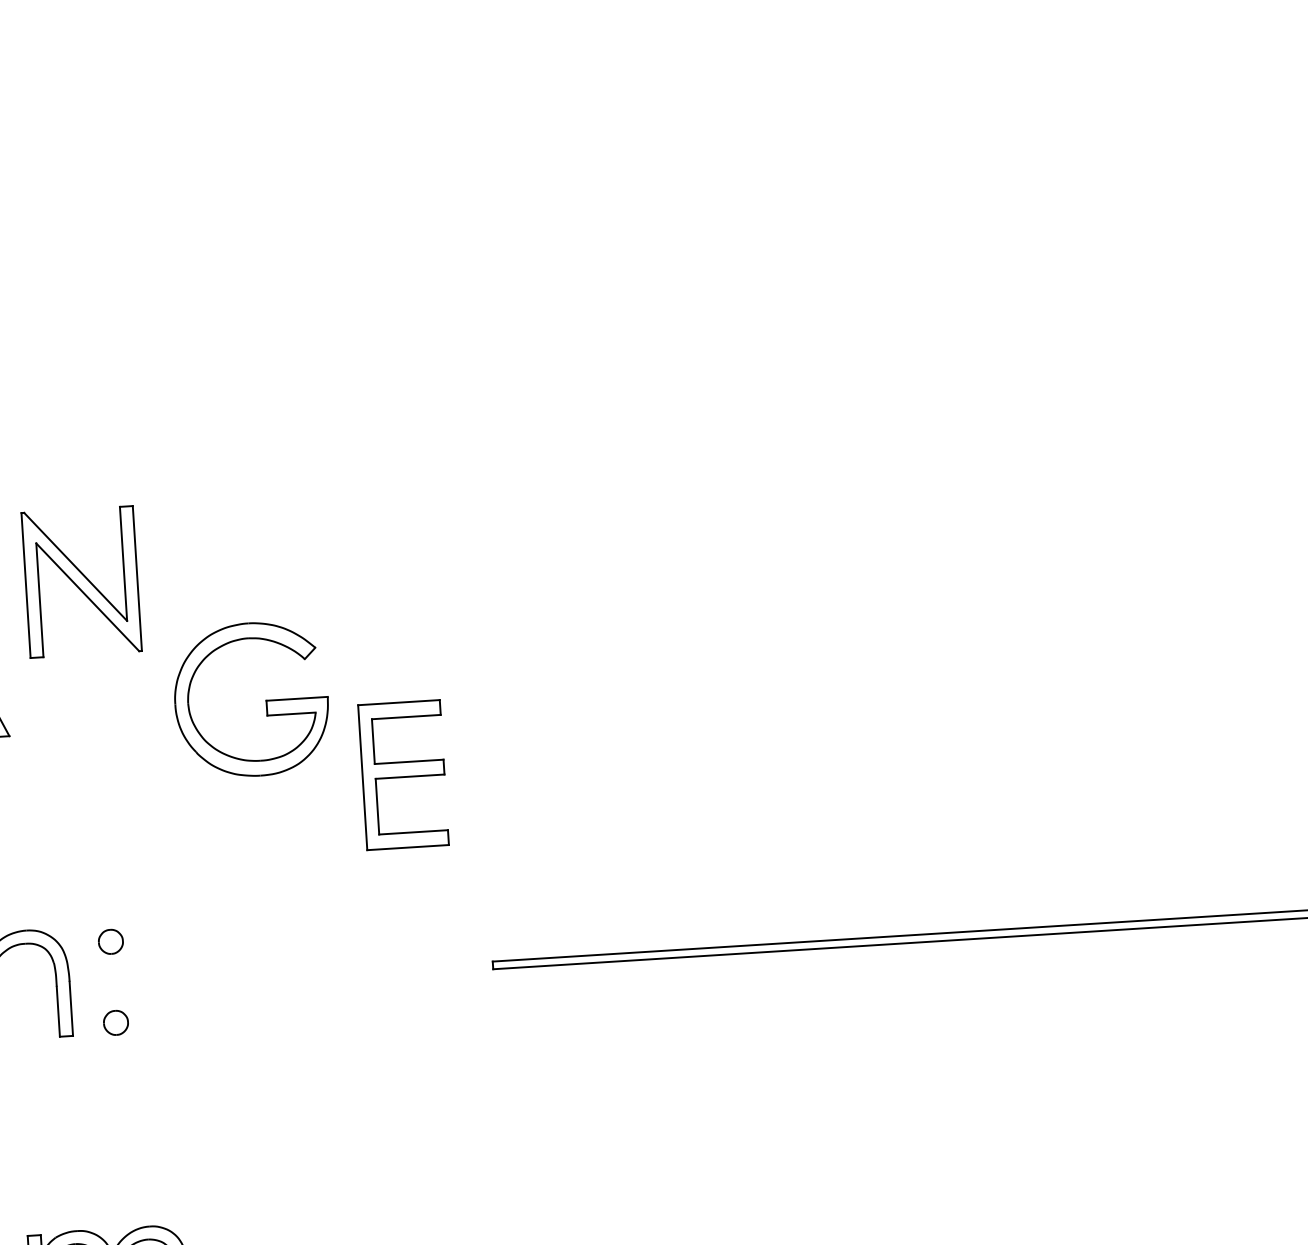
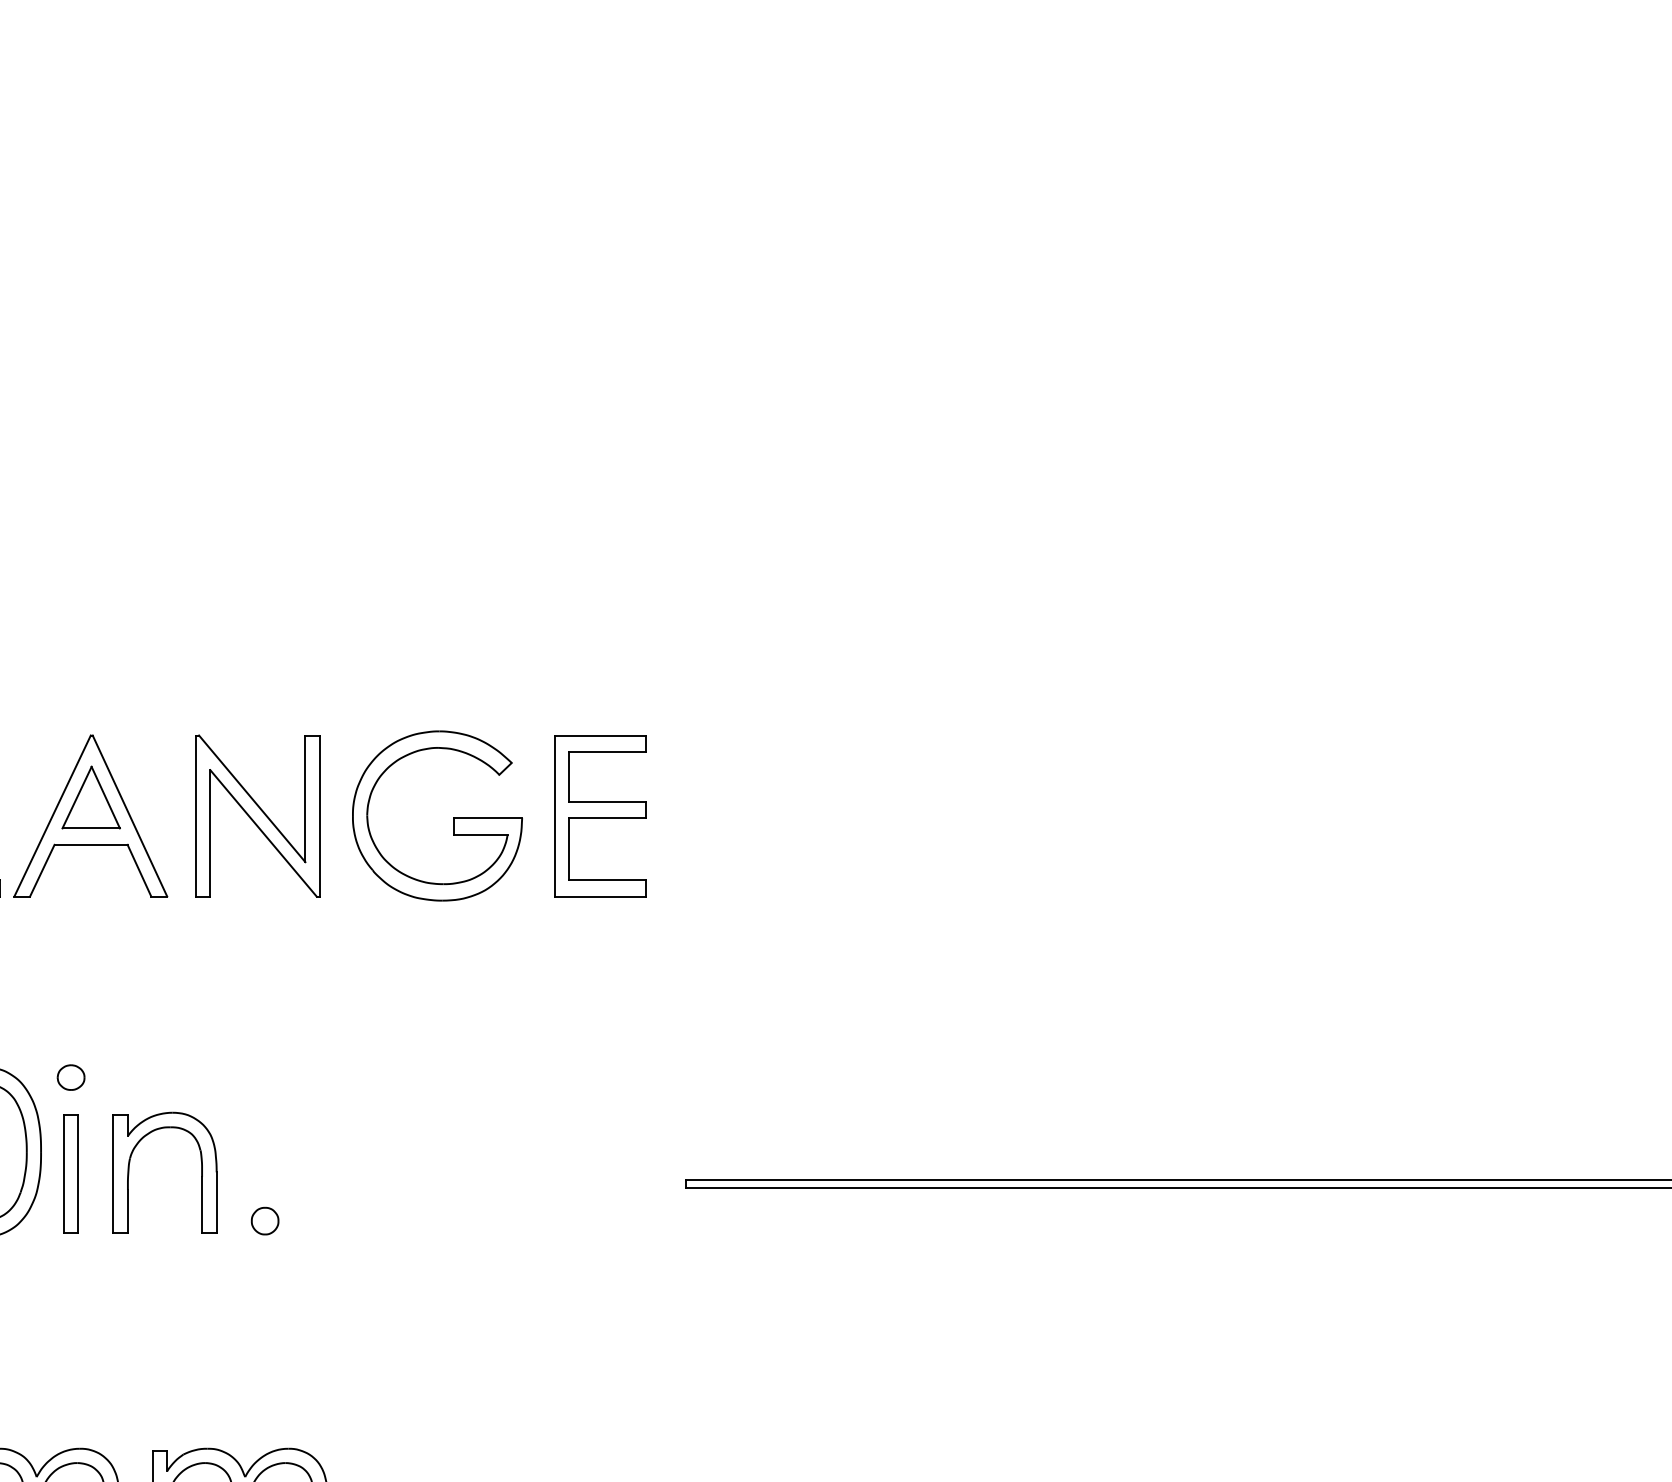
part: (81, 581) -> (257, 815), moved
part: (265, 700) -> (453, 817), moved
part: (403, 775) -> (600, 816), moved
part: (110, 941) -> (264, 1130), removed

